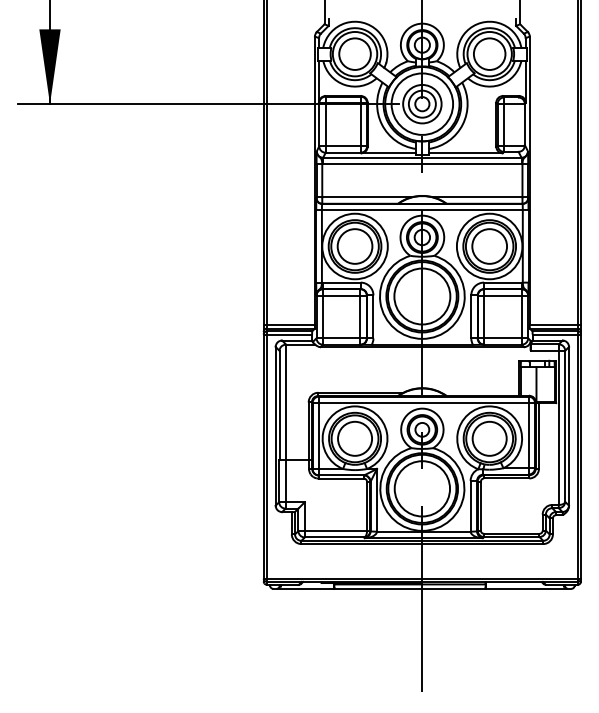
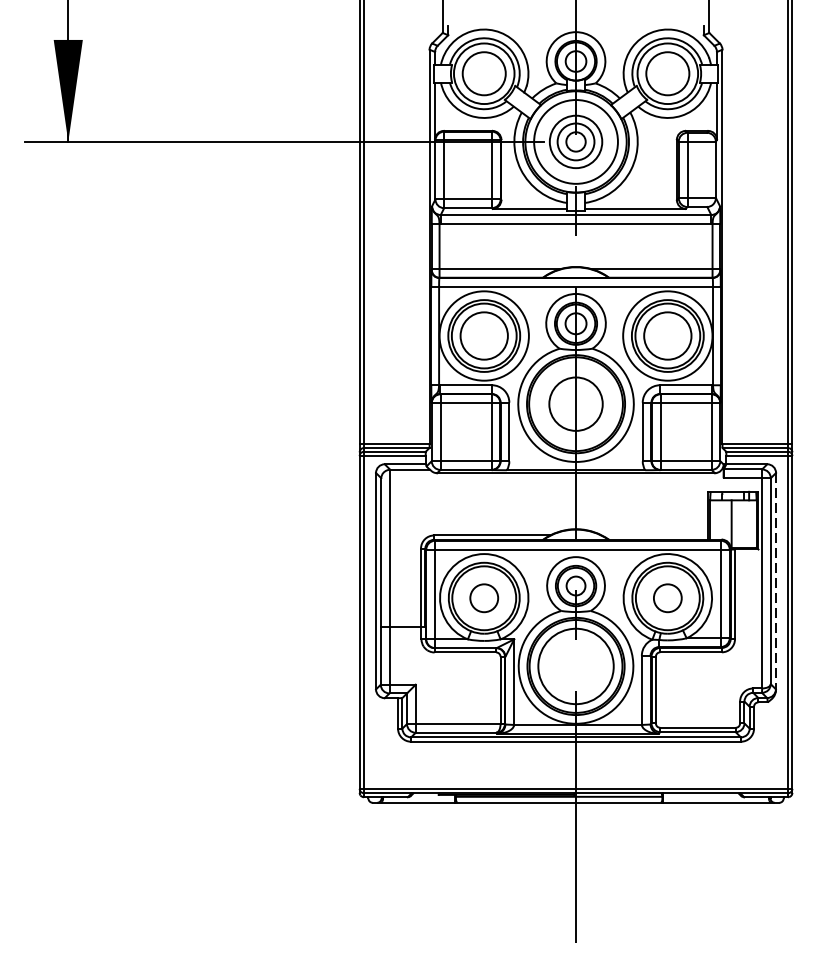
circle: (422, 296) -> (576, 404), size x0.7
line: (569, 426) -> (776, 581), solid -> dashed
circle: (355, 438) -> (484, 597), size x0.6
circle: (489, 438) -> (667, 597), size x0.6

